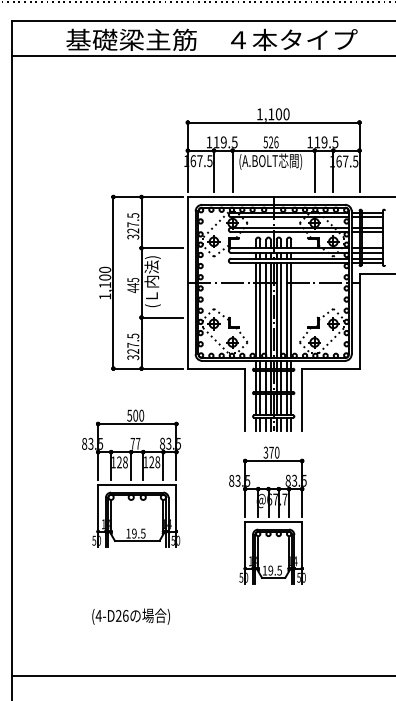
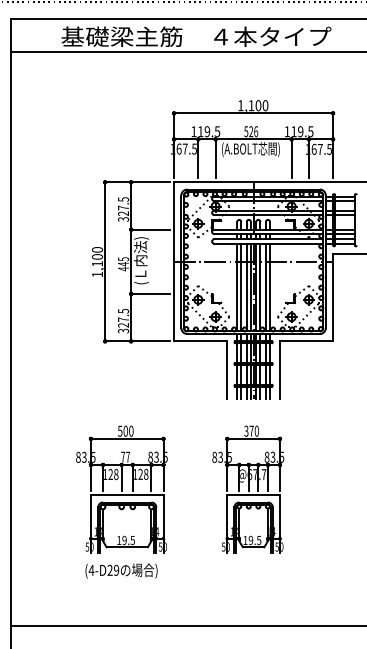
part: (131, 478) -> (121, 489), moved
part: (267, 515) -> (247, 489), moved
text: (125, 615) -> (116, 569), (4-D26 -> (4-D29

